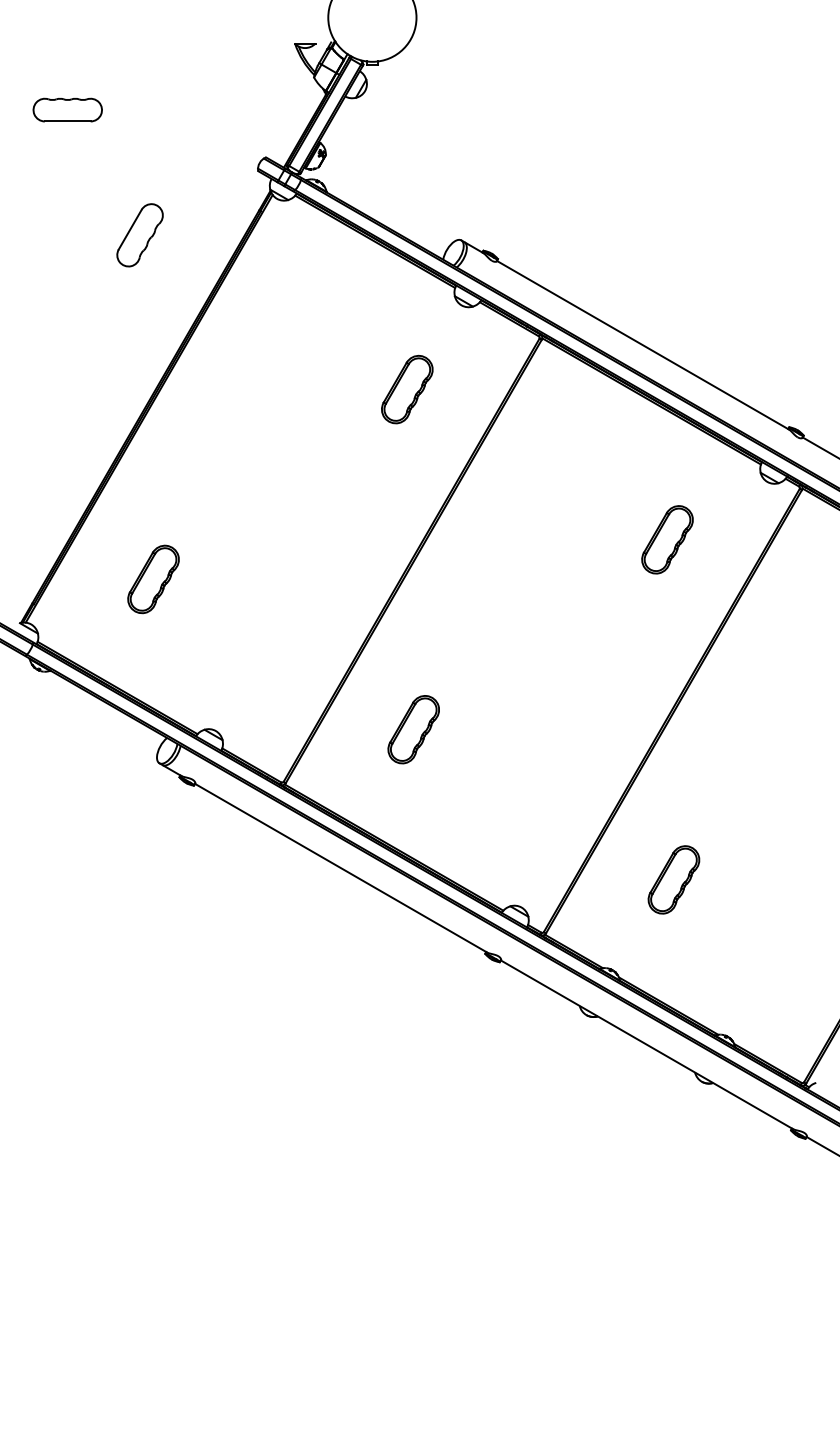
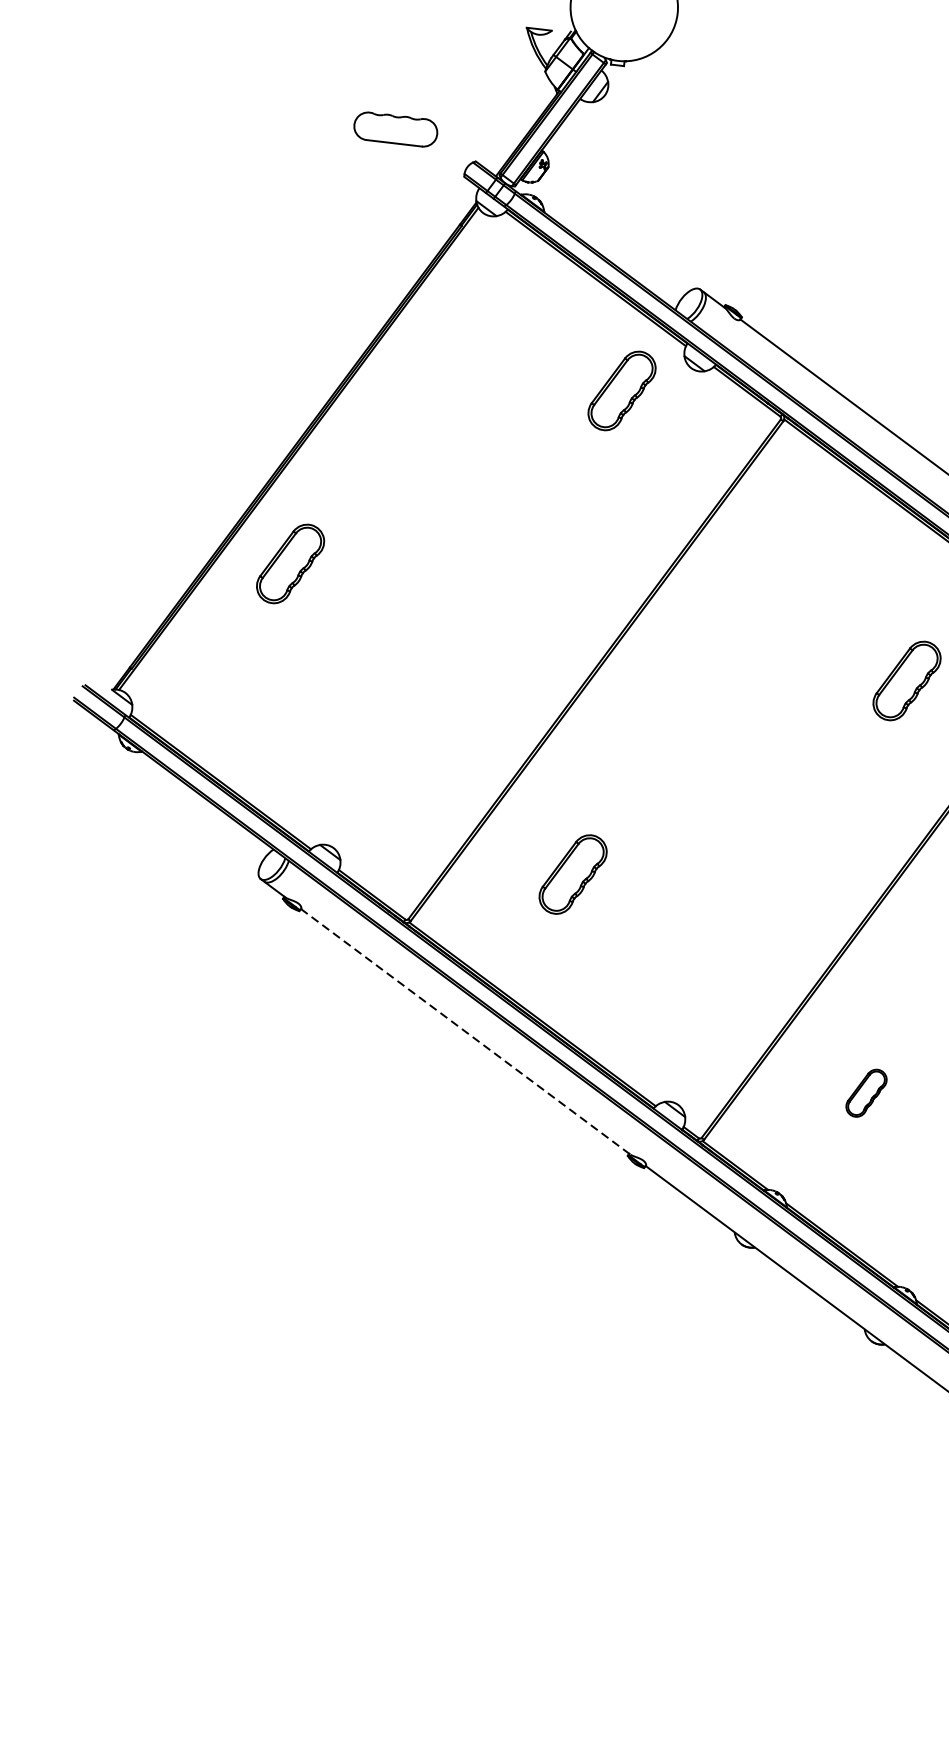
part: (67, 109) -> (395, 128), moved
part: (139, 235) -> (311, 237), removed
part: (407, 389) -> (622, 390), moved
part: (153, 579) -> (290, 564), moved
line: (341, 868) -> (466, 1032), solid -> dashed
part: (673, 879) -> (866, 1092), size x0.6

